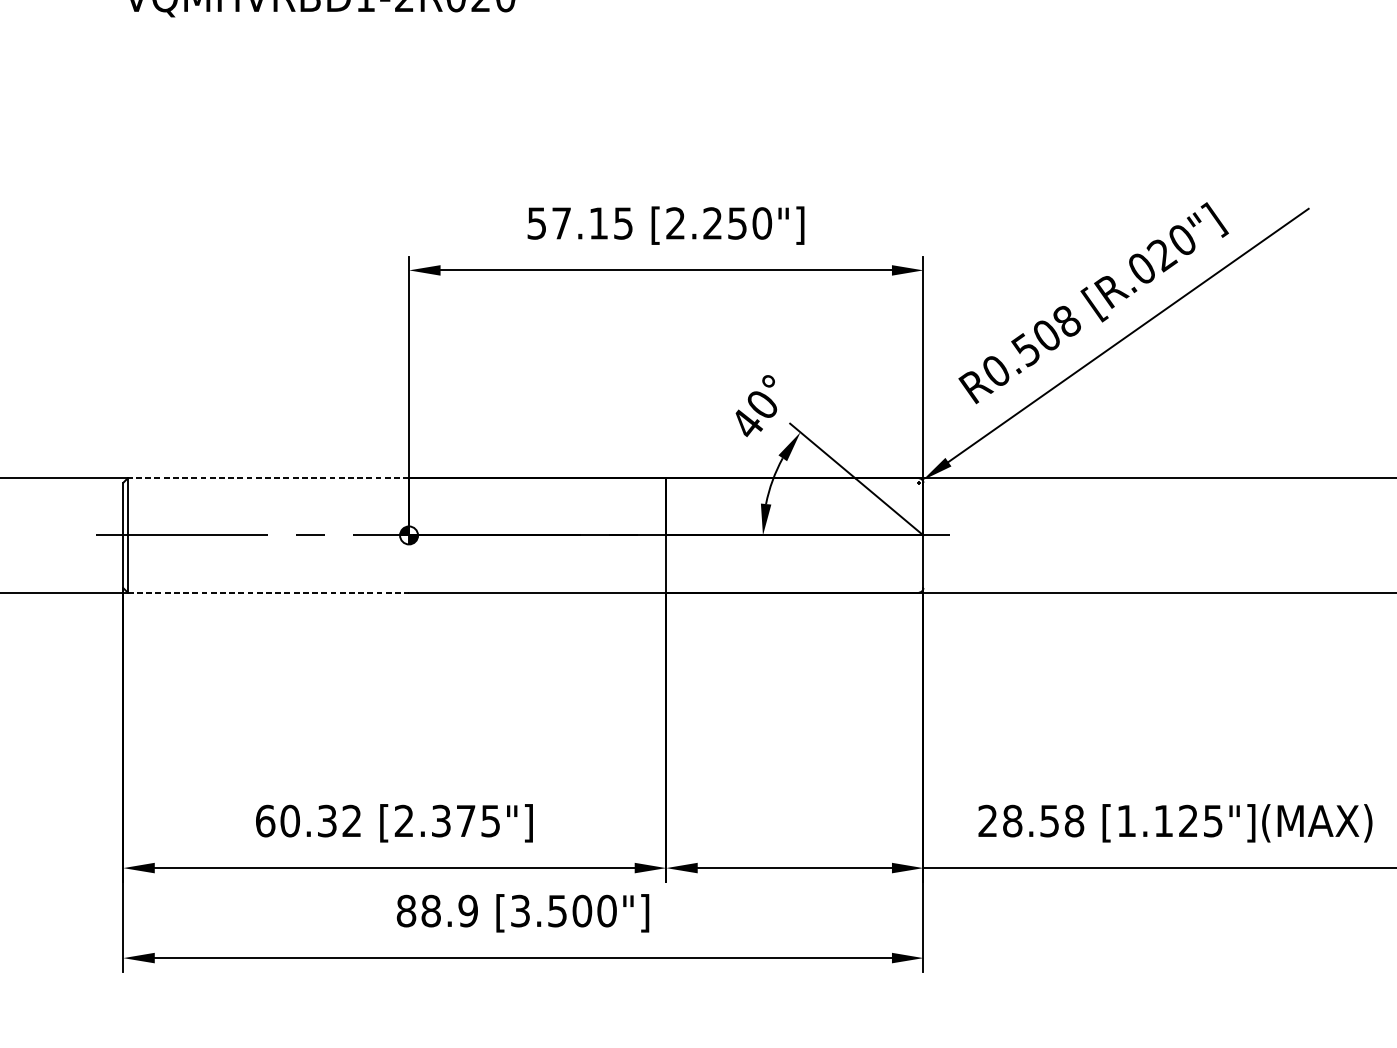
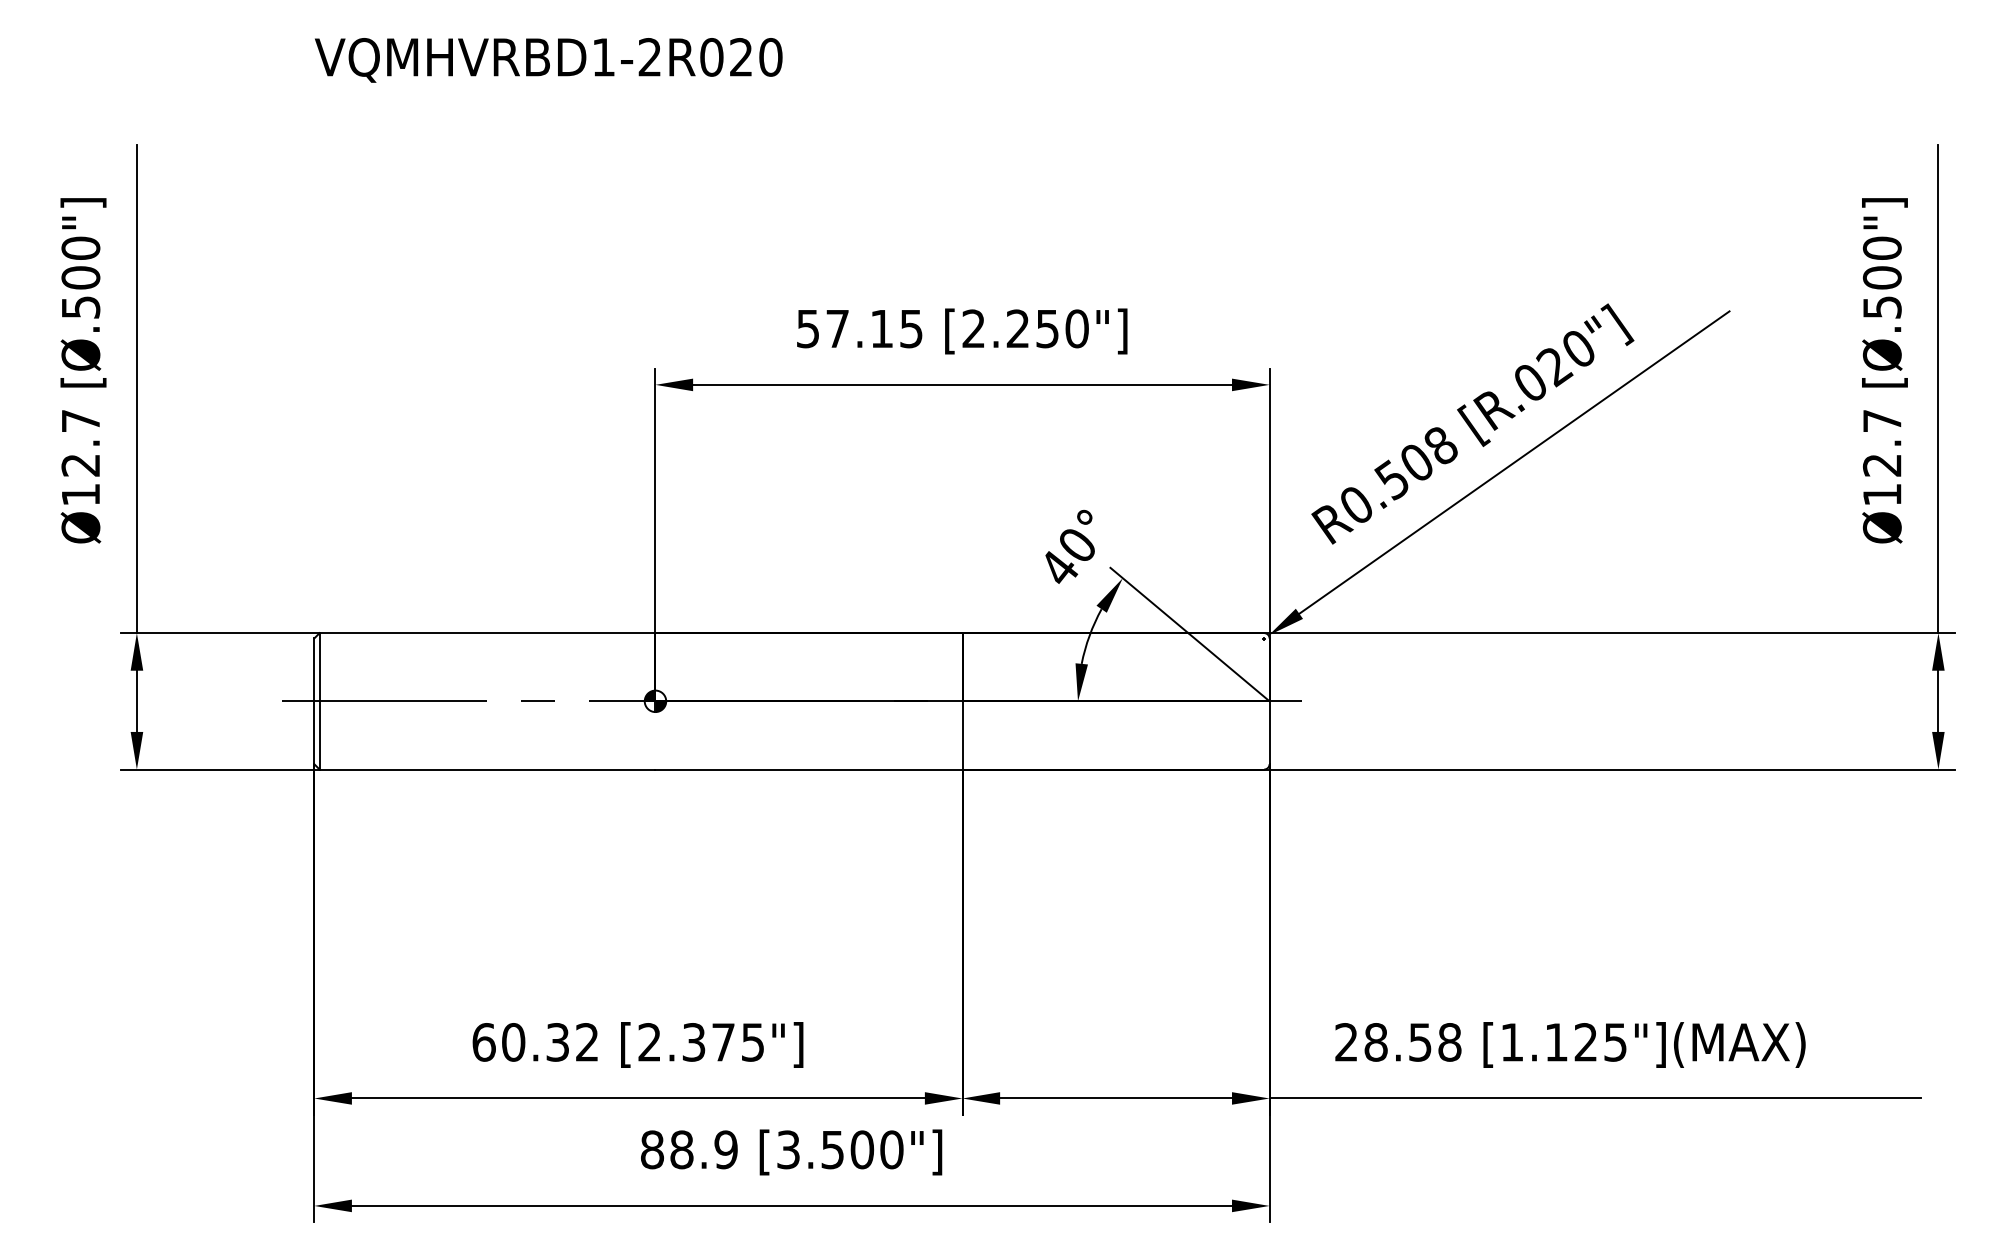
line: (268, 478) -> (487, 633), dashed -> solid
line: (268, 592) -> (487, 769), dashed -> solid

